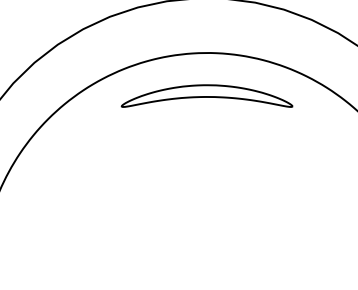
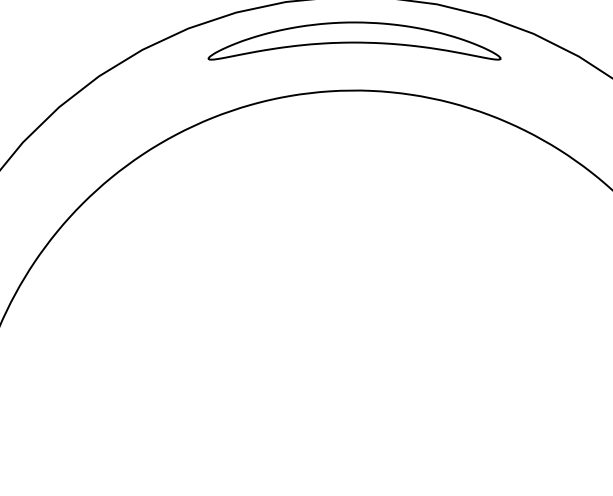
part: (206, 95) -> (353, 40), moved

